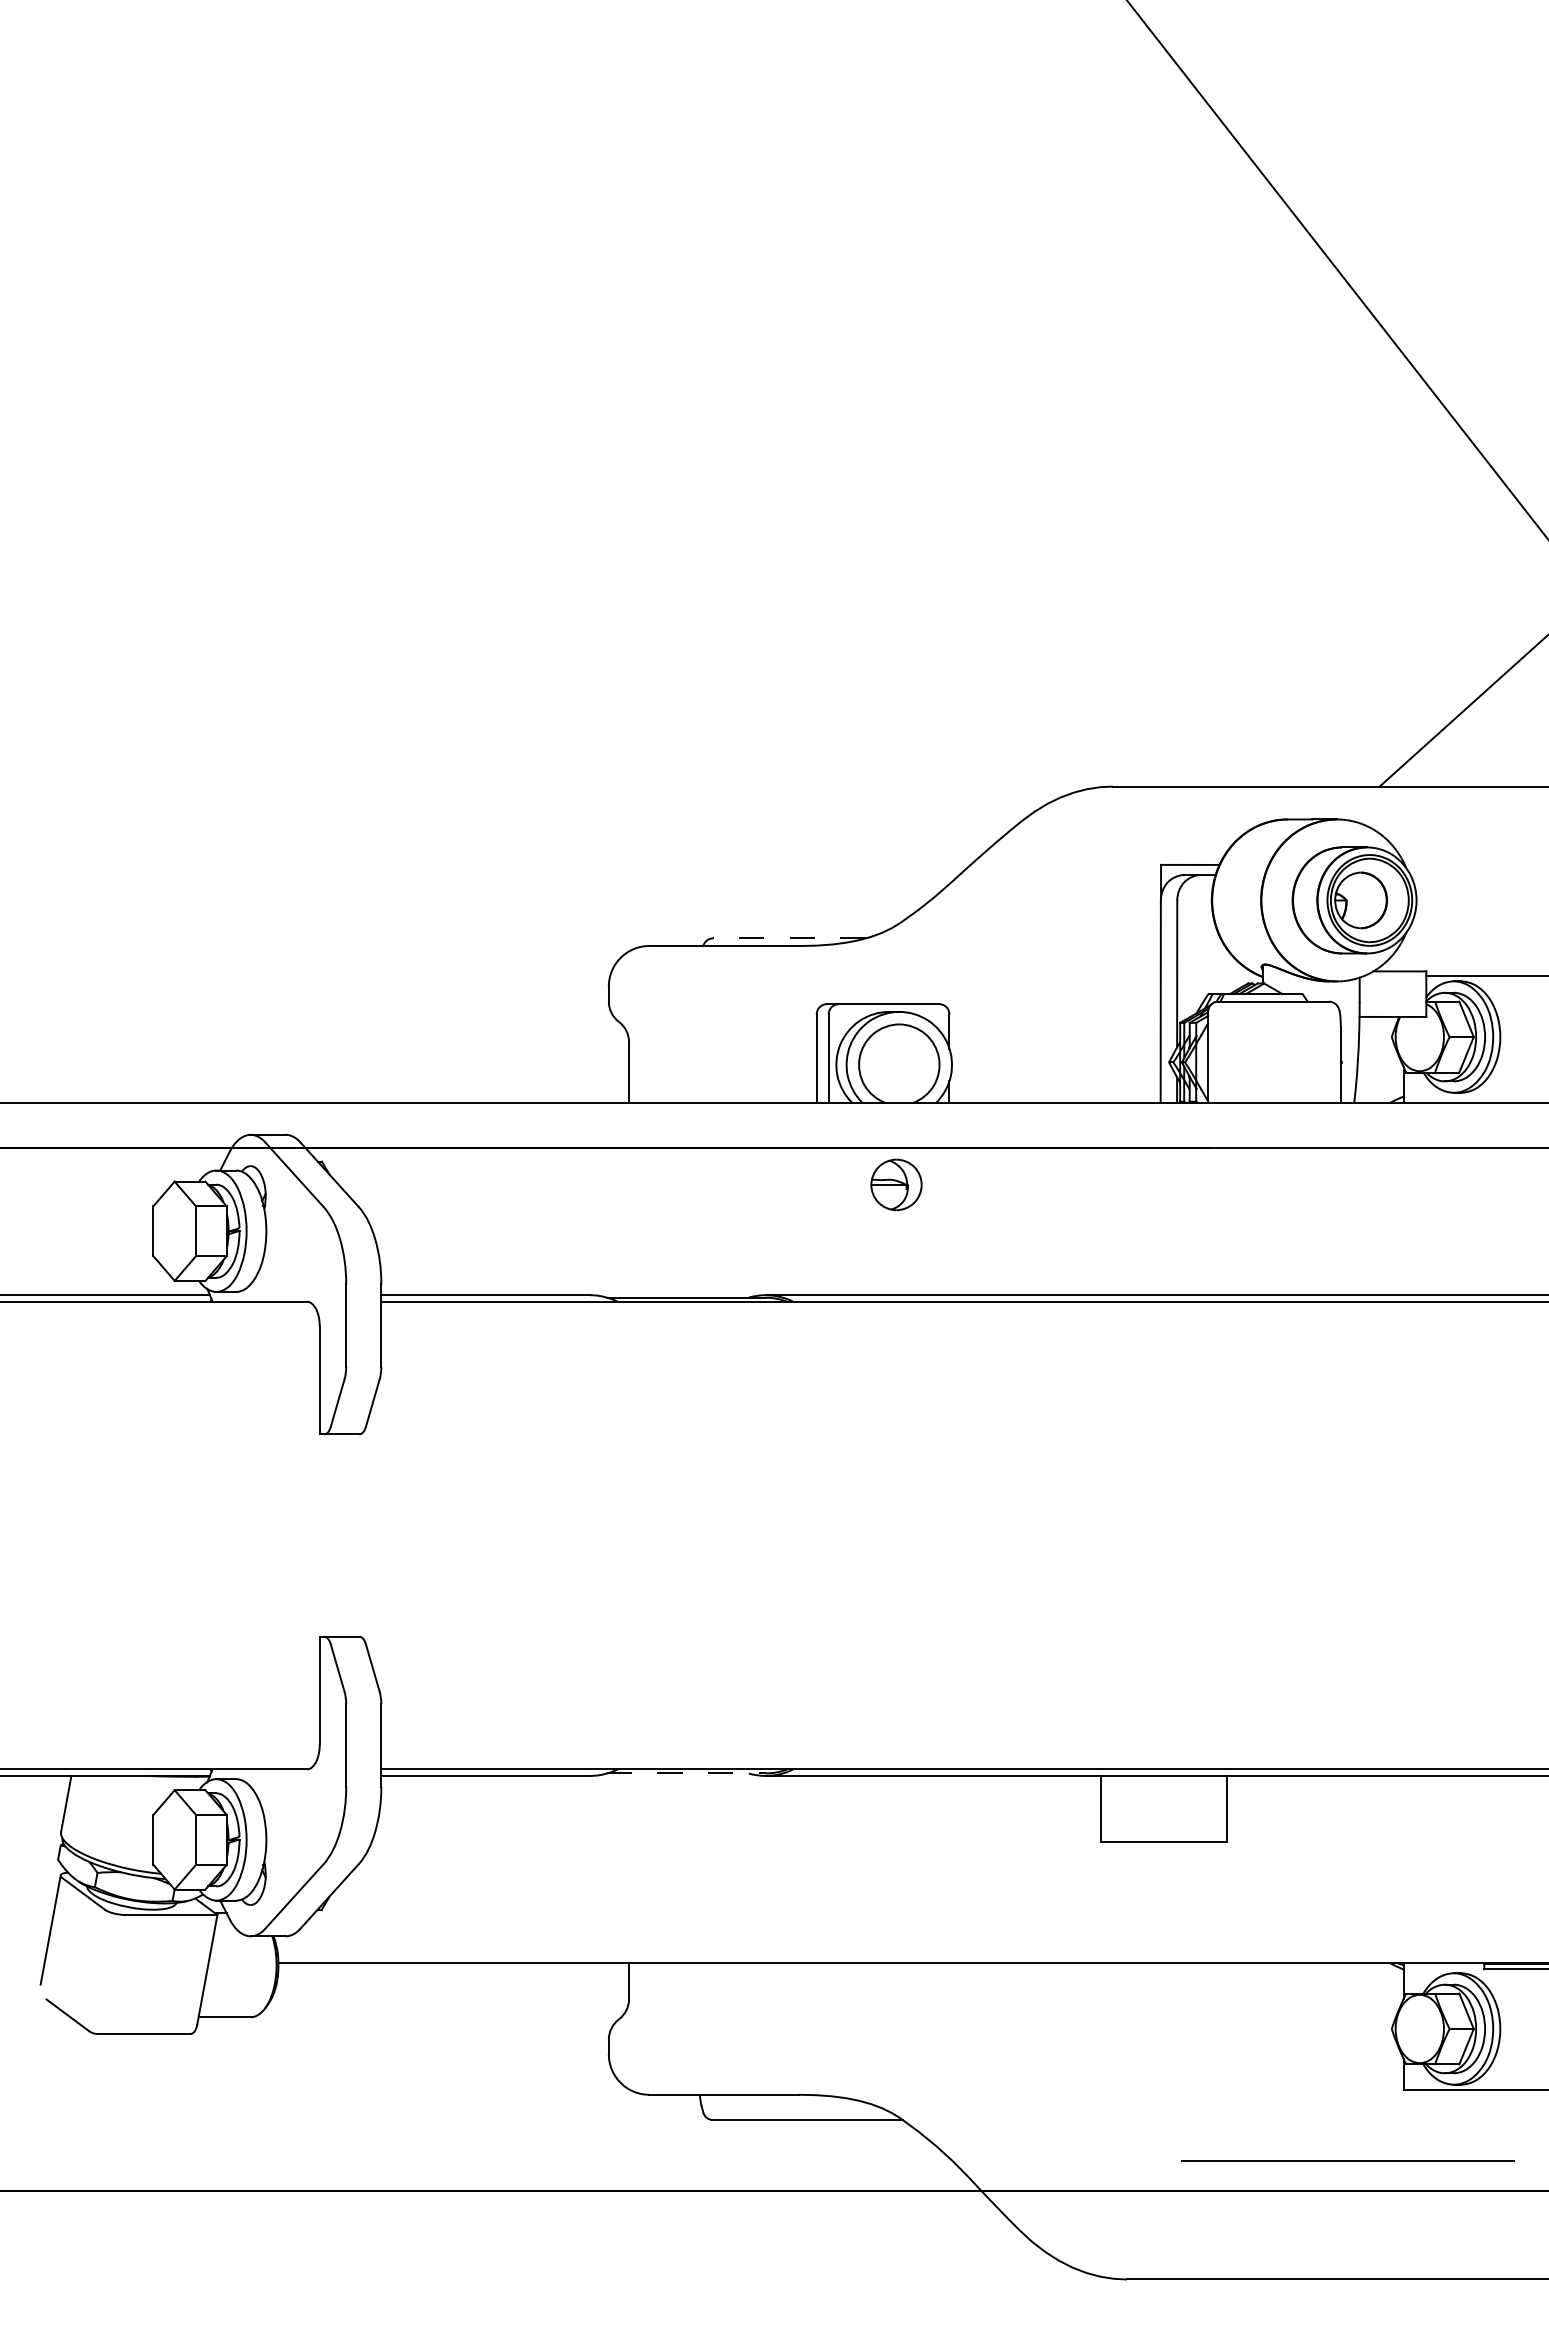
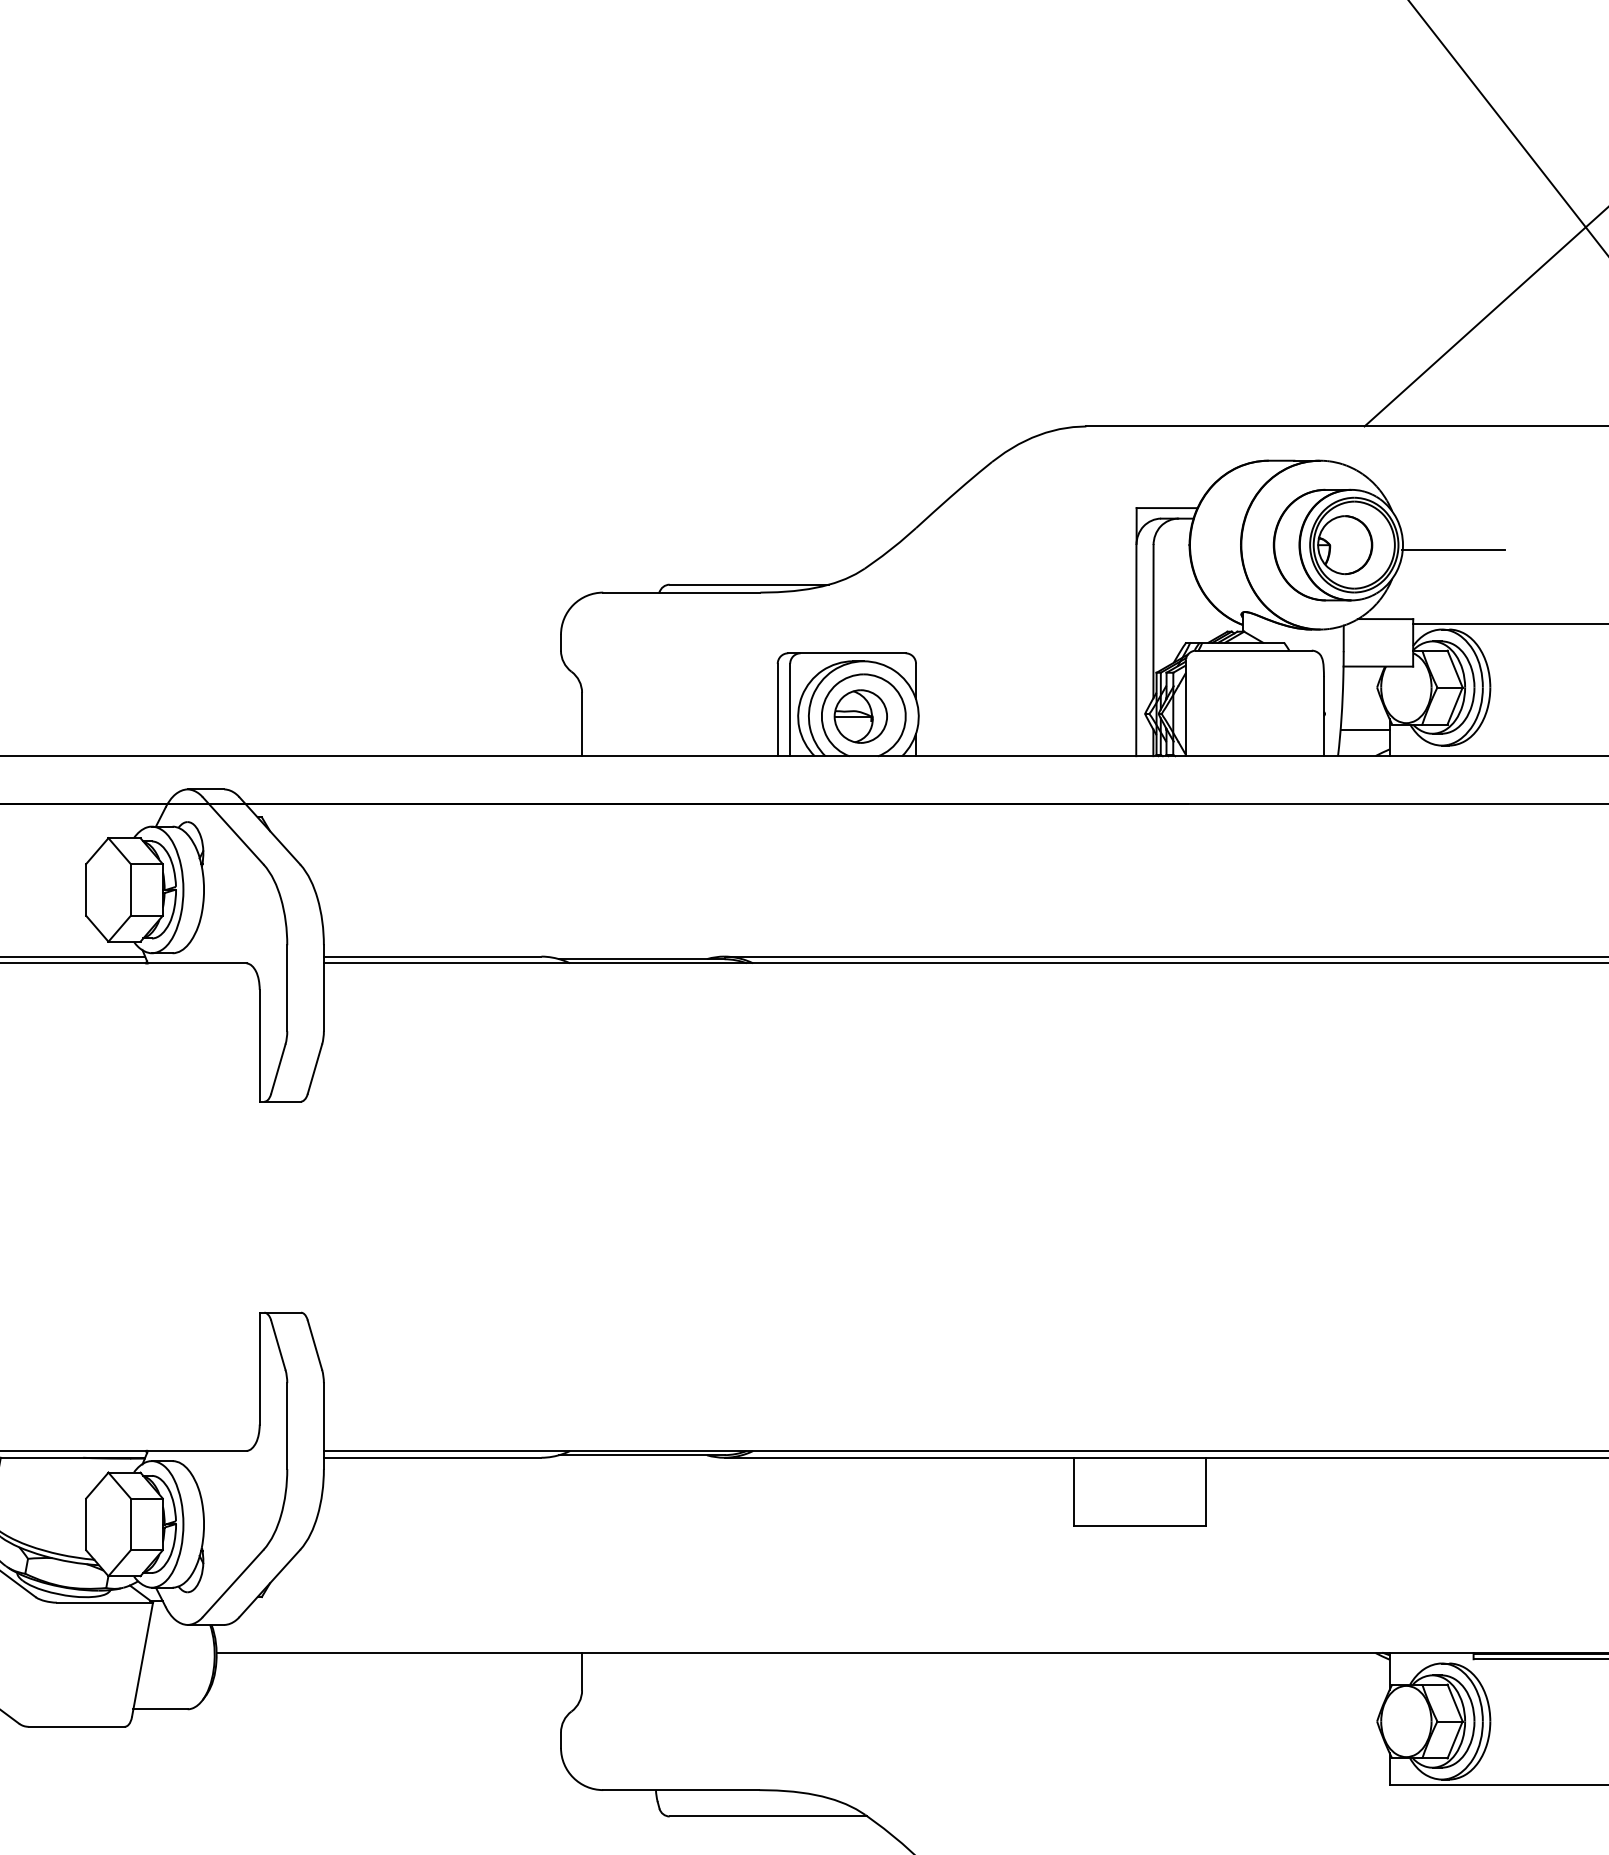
line: (1465, 905) -> (1454, 550), added
line: (788, 938) -> (748, 584), dashed -> solid
line: (1379, 1077) -> (1364, 729), added
part: (896, 1184) -> (860, 716), moved
line: (686, 1773) -> (641, 1455), dashed -> solid

